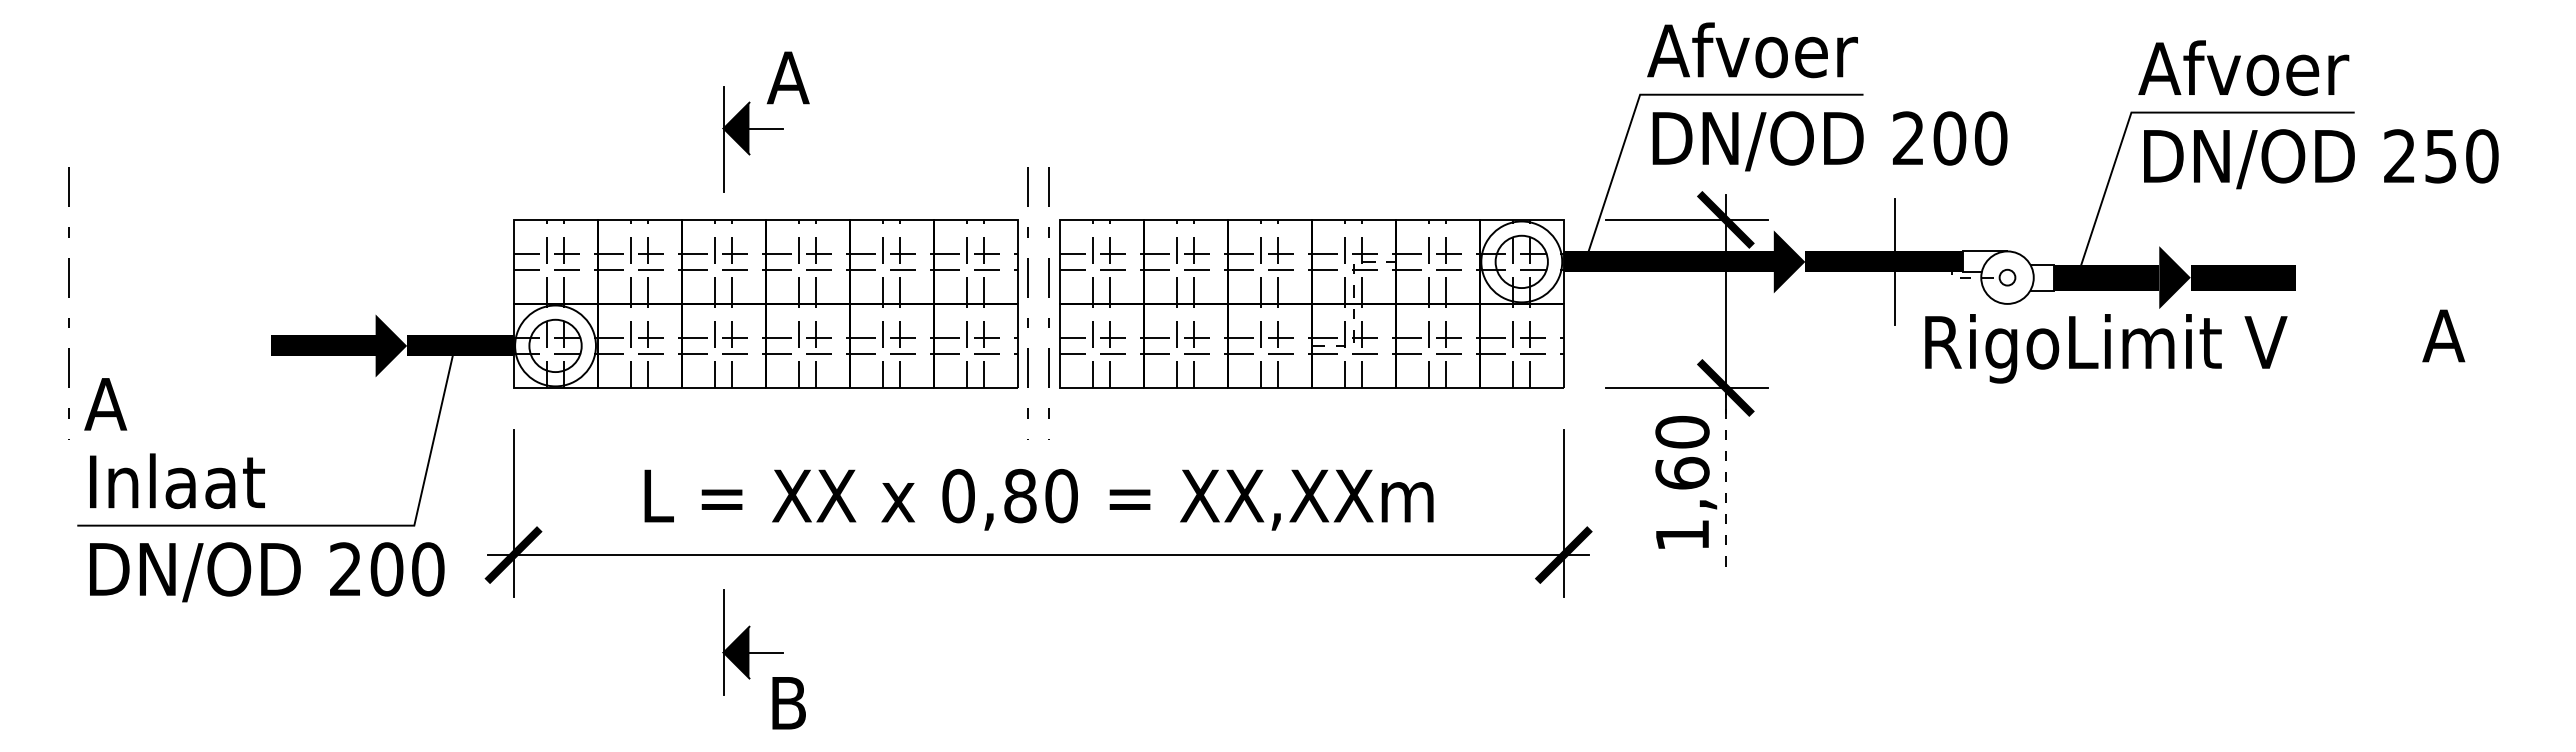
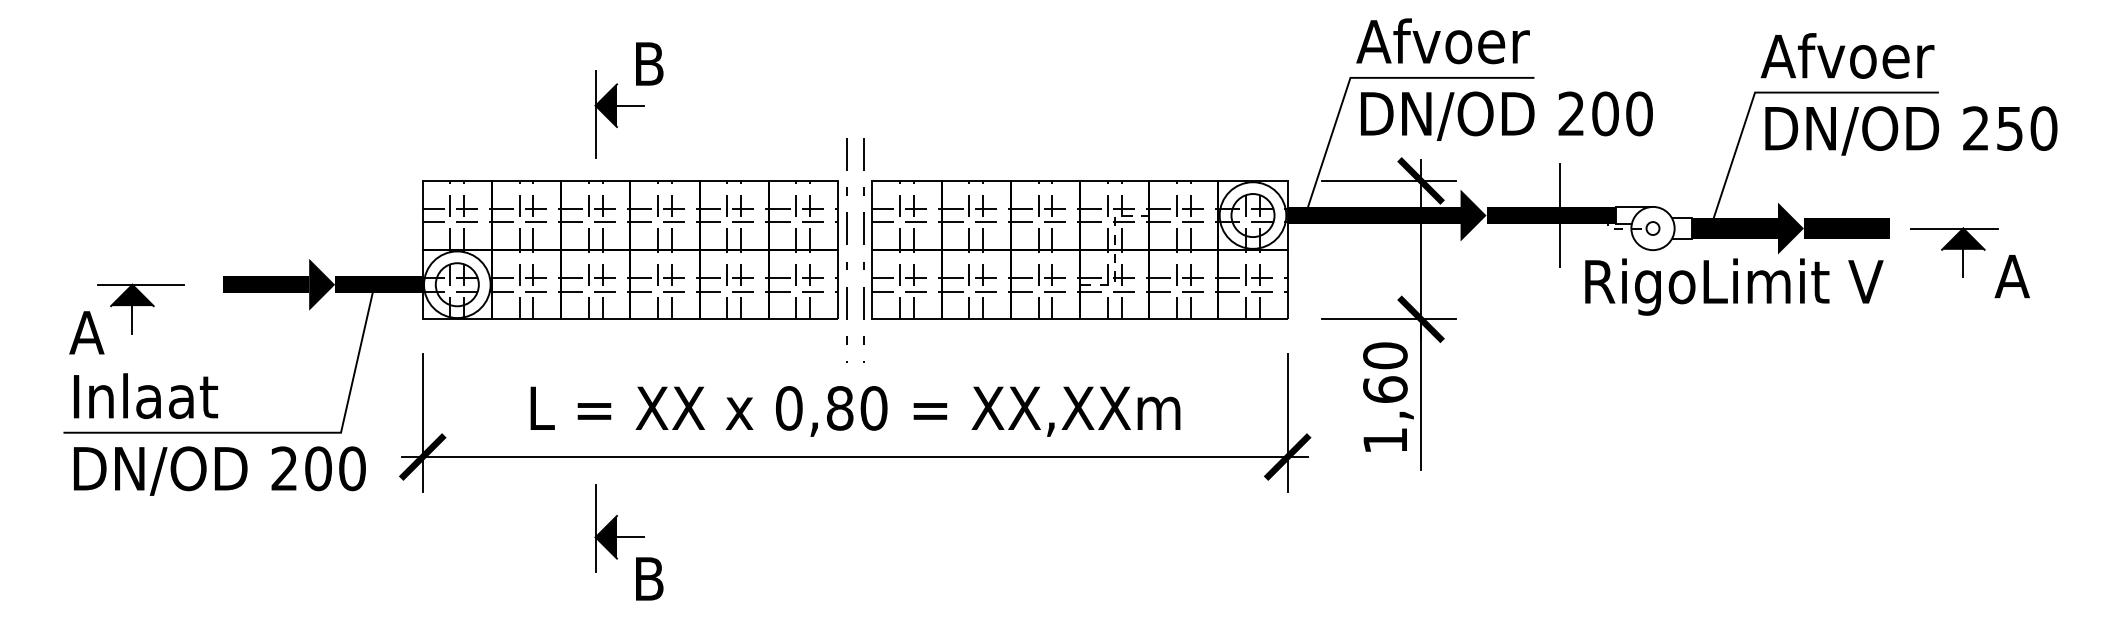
text: (787, 77) -> (648, 63), A -> B
line: (68, 297) -> (56, 244), removed
part: (2373, 306) -> (1954, 252), added
part: (171, 375) -> (141, 309), added
line: (1725, 479) -> (1420, 394), dashed -> solid

